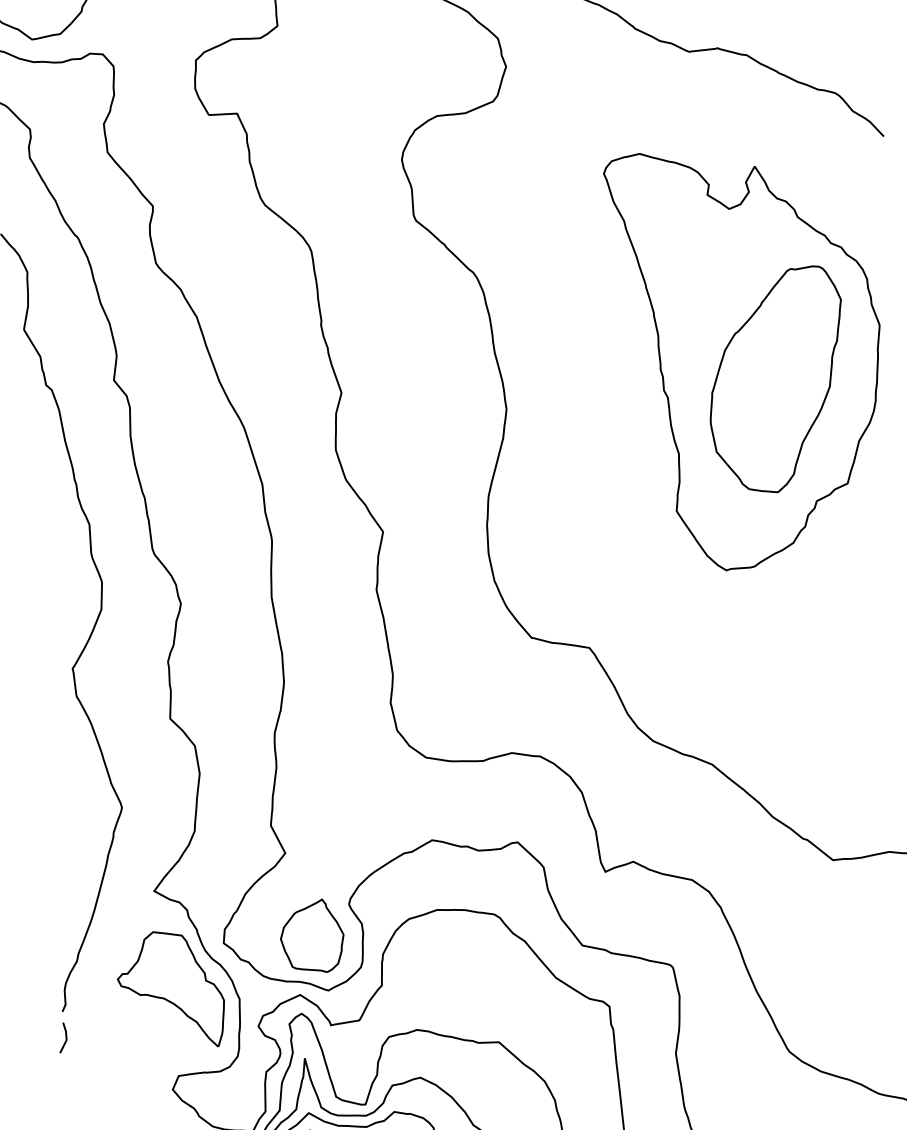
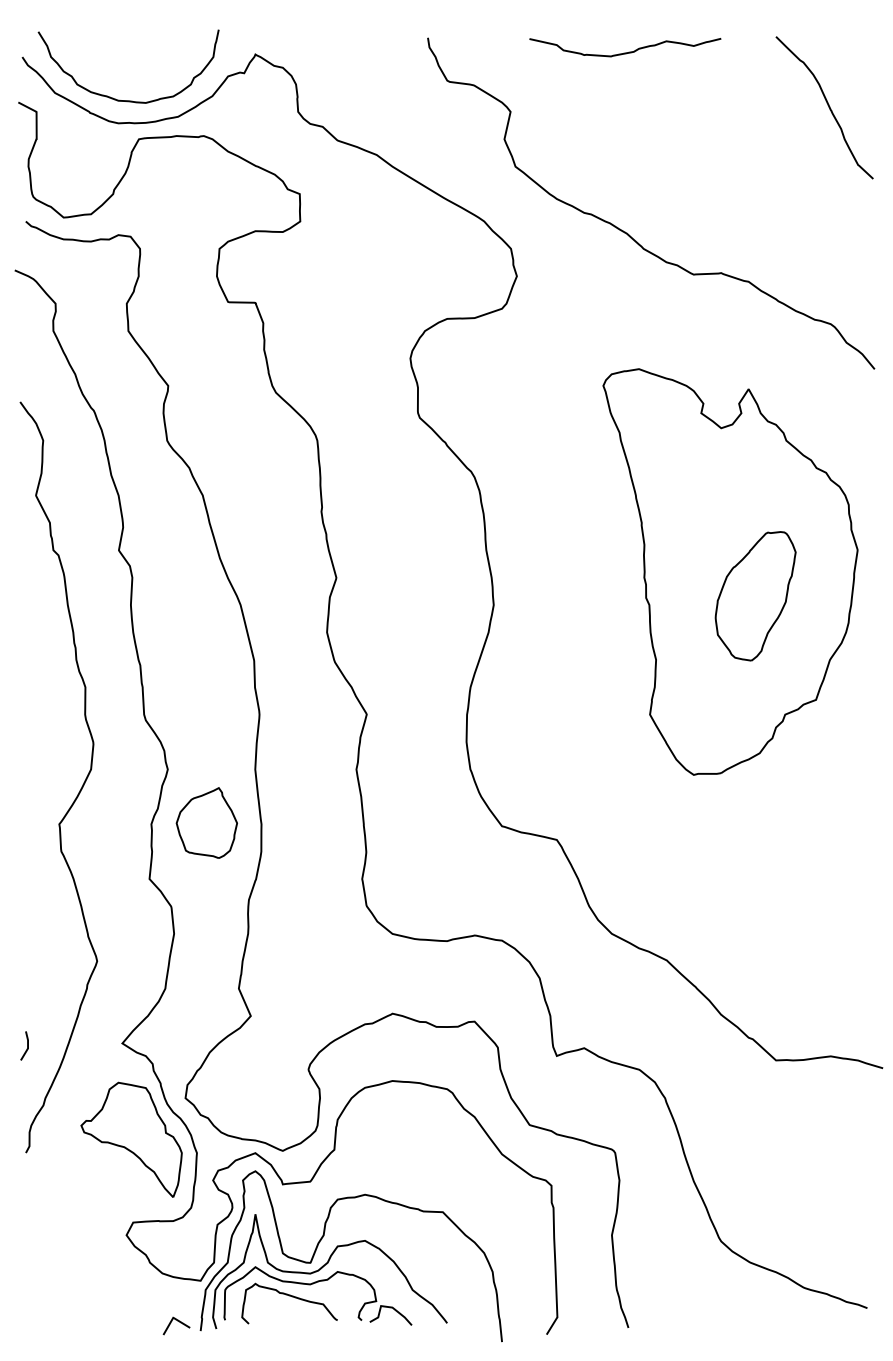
part: (777, 380) -> (755, 596), size x0.6
part: (311, 936) -> (206, 822), moved
line: (65, 1037) -> (27, 1045), moved

